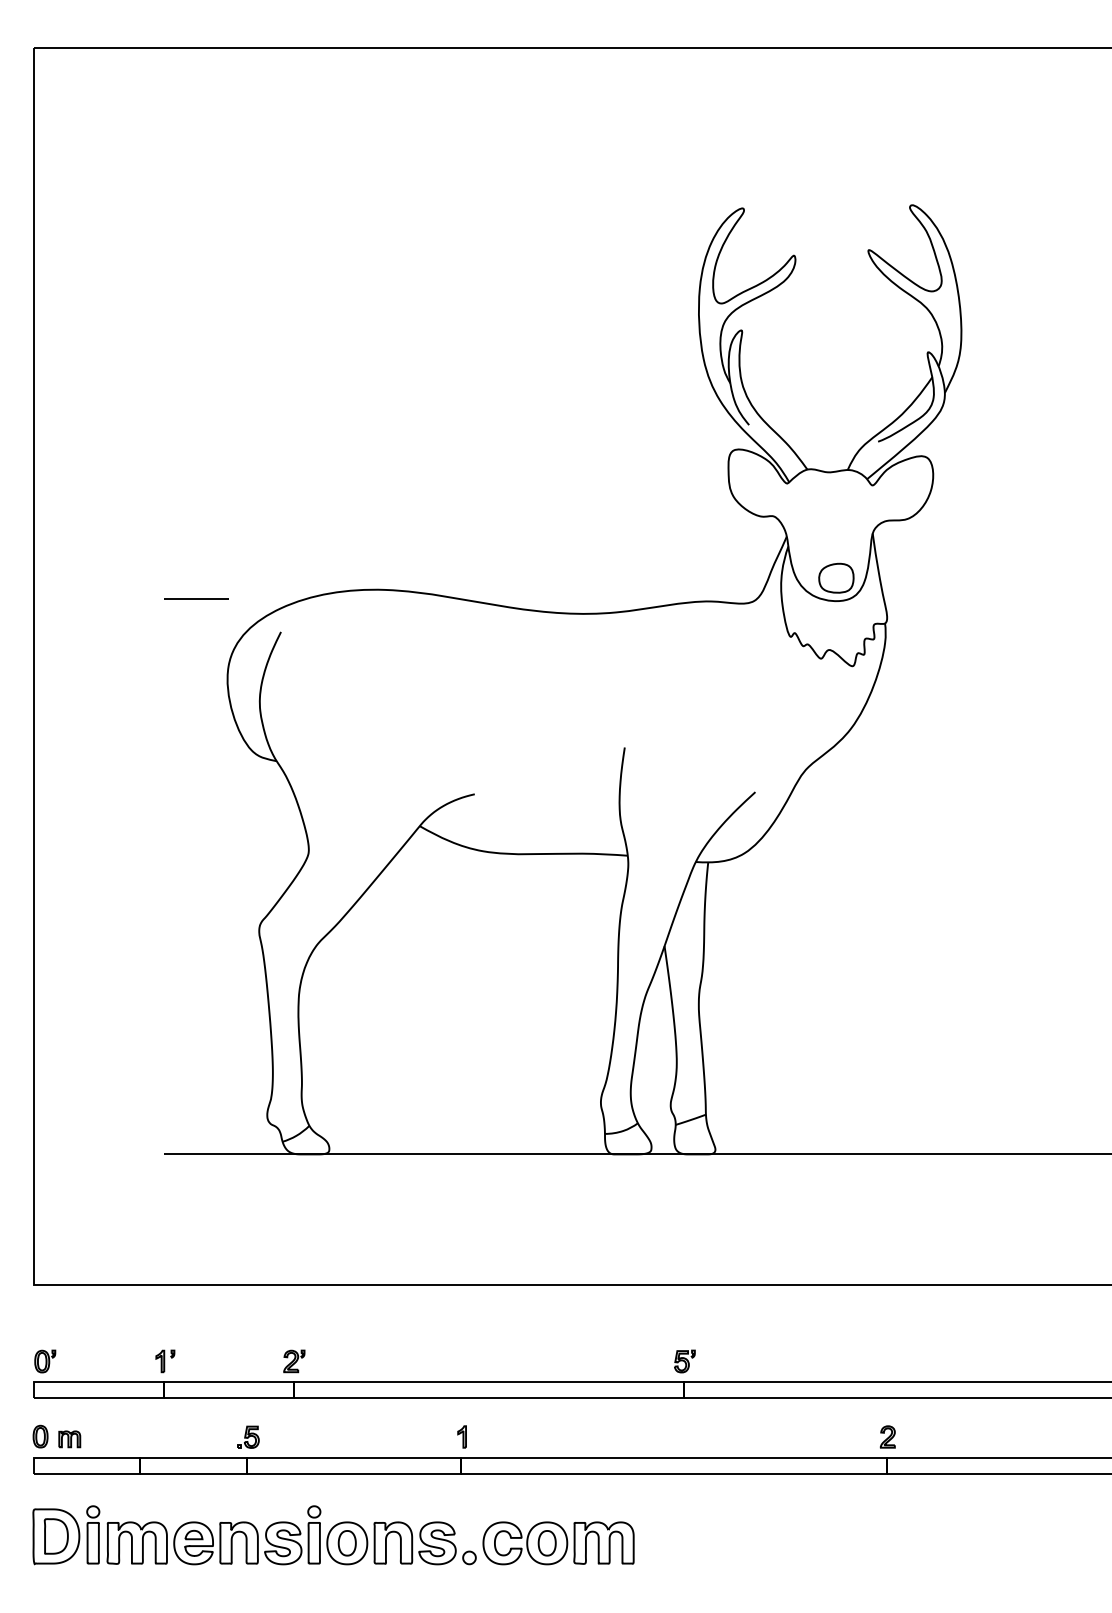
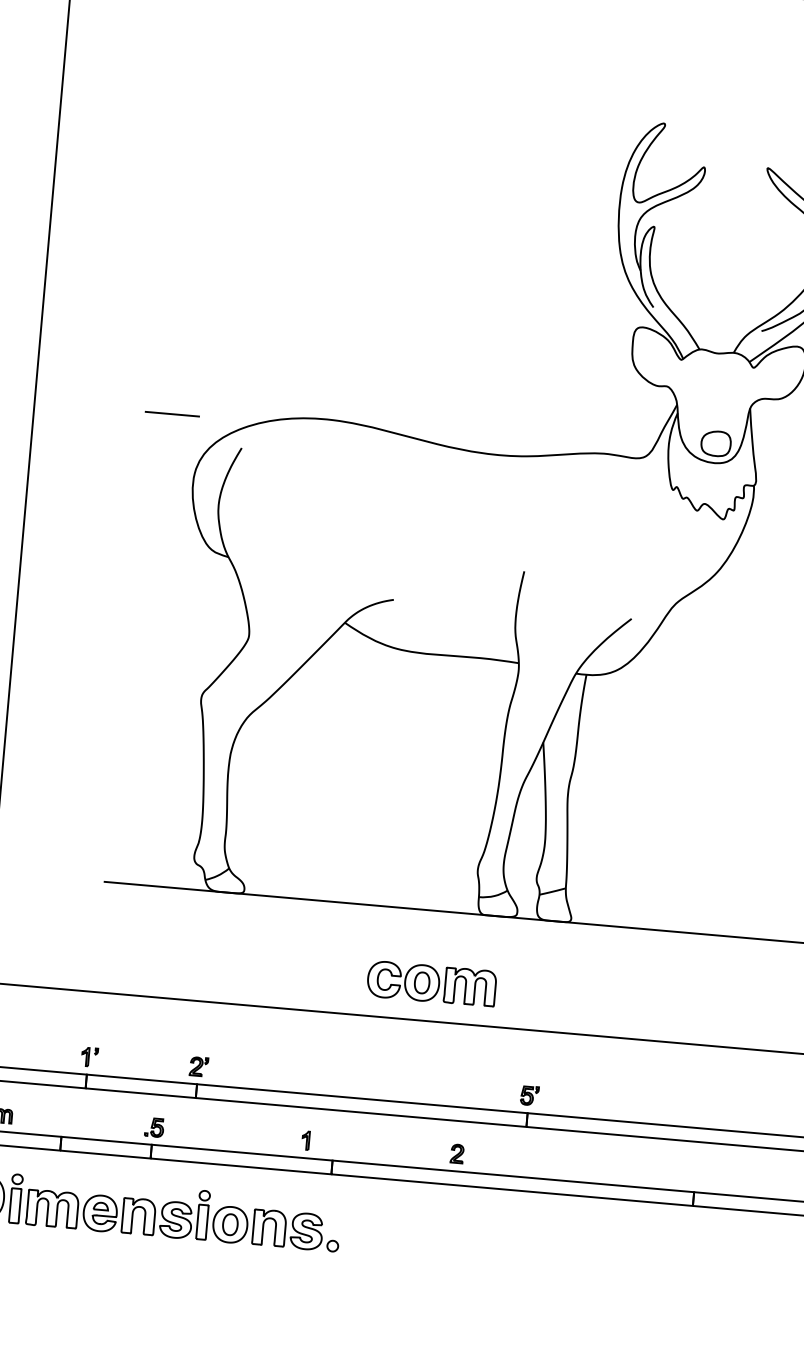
part: (461, 1436) -> (305, 1140), moved
part: (887, 1436) -> (456, 1153), moved
part: (558, 1543) -> (431, 983), moved

